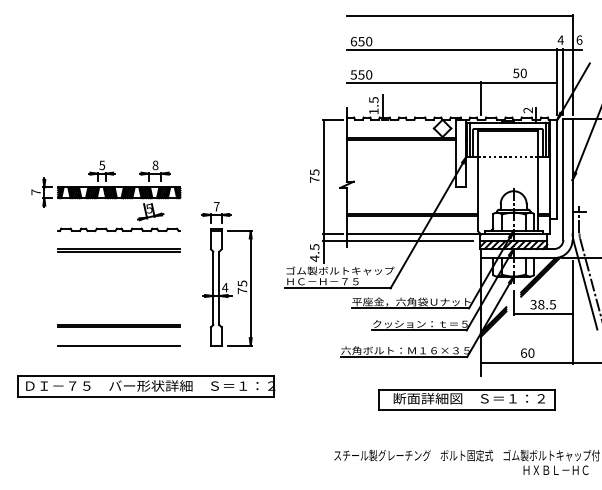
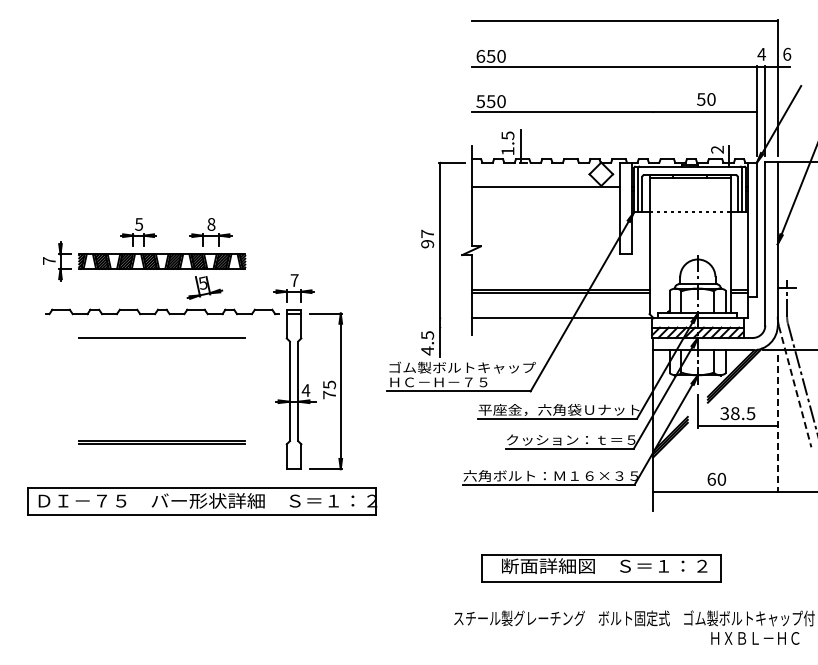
line: (481, 98) -> (653, 133), removed
line: (401, 140) -> (545, 190), removed
text: (314, 175) -> (427, 238), 75 -> 97
part: (118, 229) -> (161, 311), size x1.4
line: (333, 234) -> (452, 318), removed
line: (397, 241) -> (540, 327), removed
line: (119, 251) -> (162, 341), removed
line: (585, 284) -> (795, 386), solid -> dashed
line: (572, 312) -> (777, 424), solid -> dashed
line: (119, 345) -> (162, 469), removed
part: (146, 386) -> (202, 501), moved
part: (467, 400) -> (601, 568), moved

